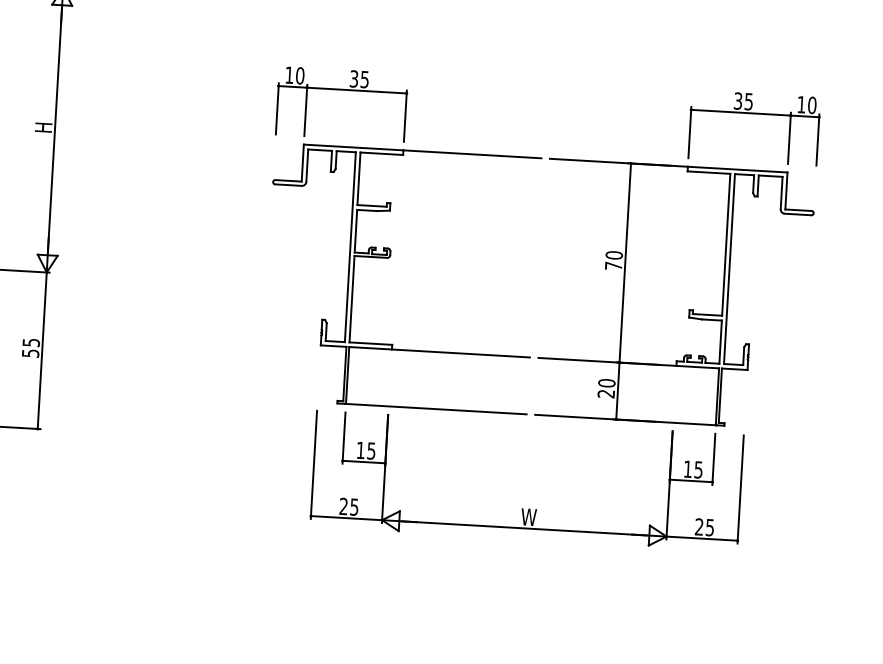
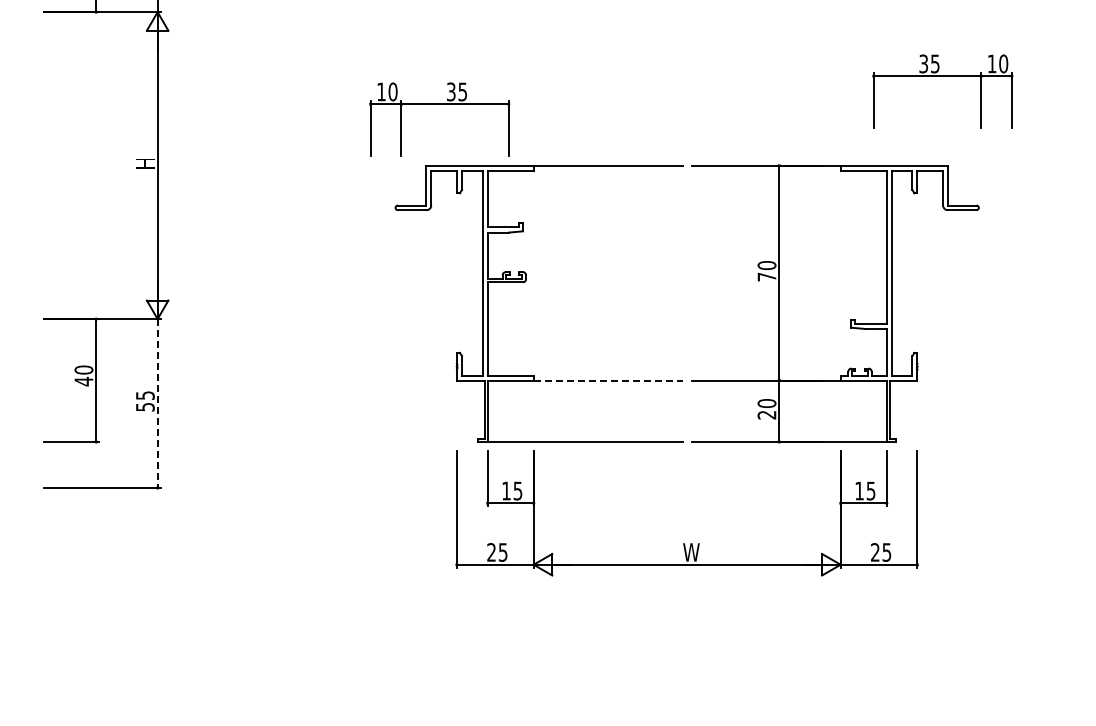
part: (342, 90) -> (439, 104), moved
part: (754, 113) -> (942, 76), moved
line: (42, 351) -> (157, 404), solid -> dashed
line: (461, 353) -> (608, 380), solid -> dashed

